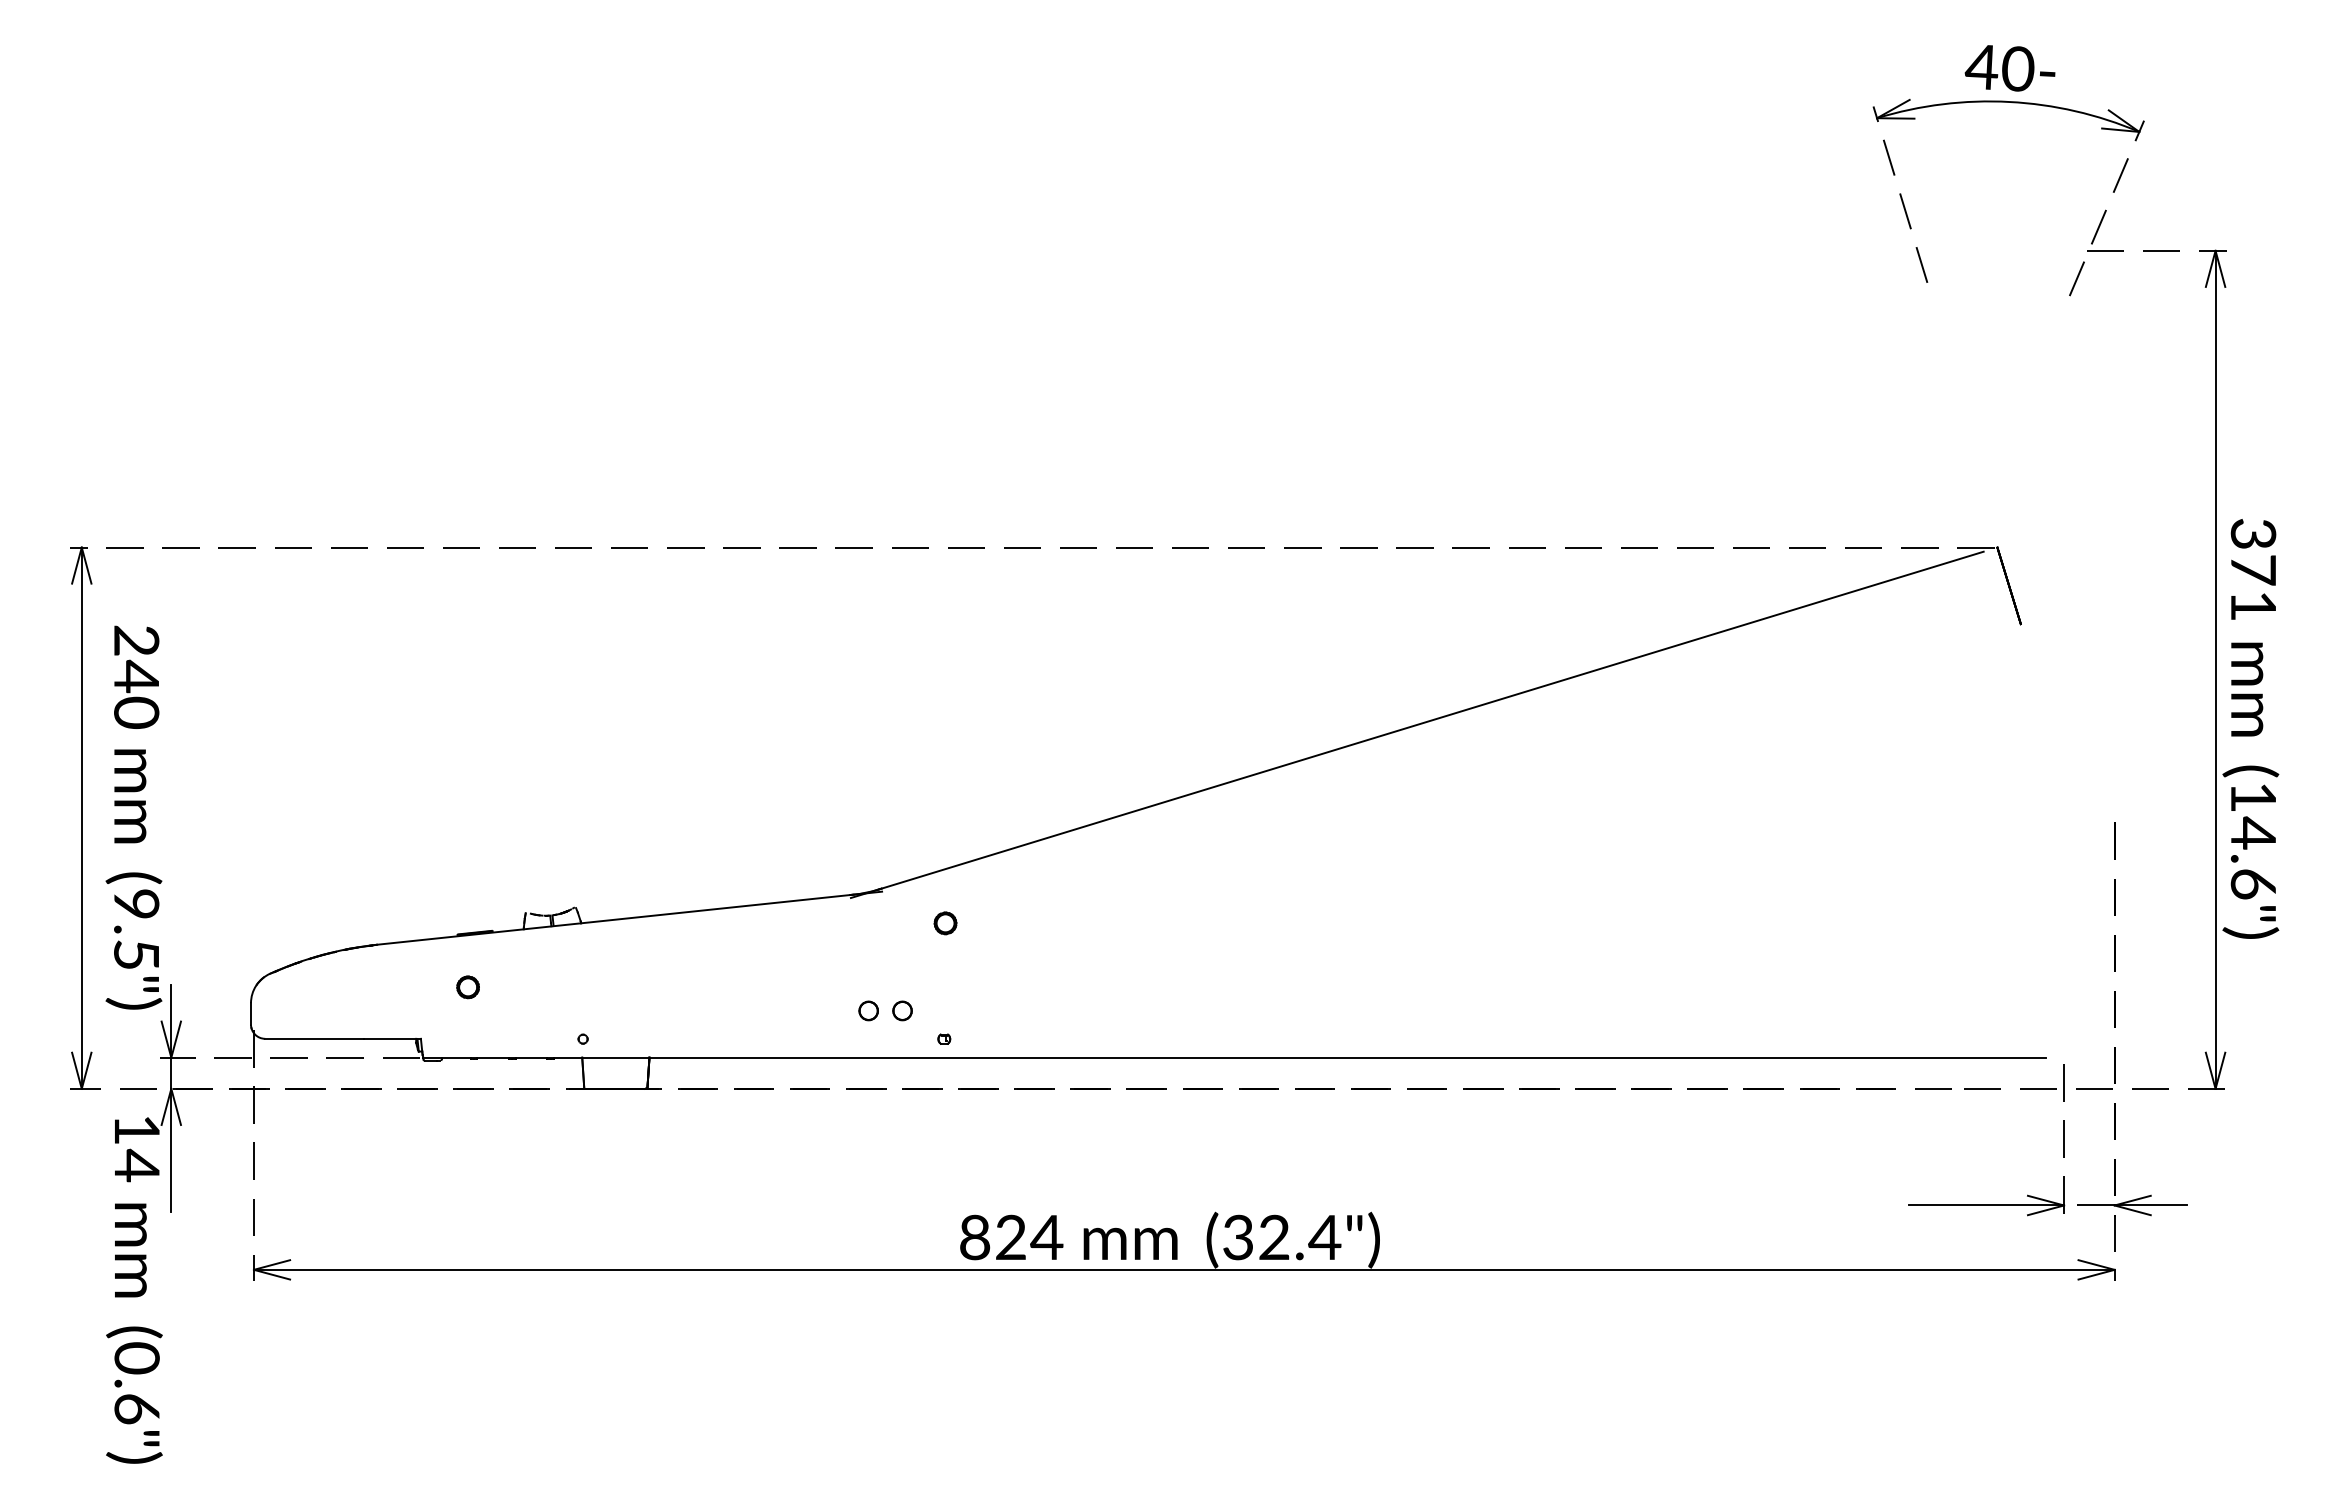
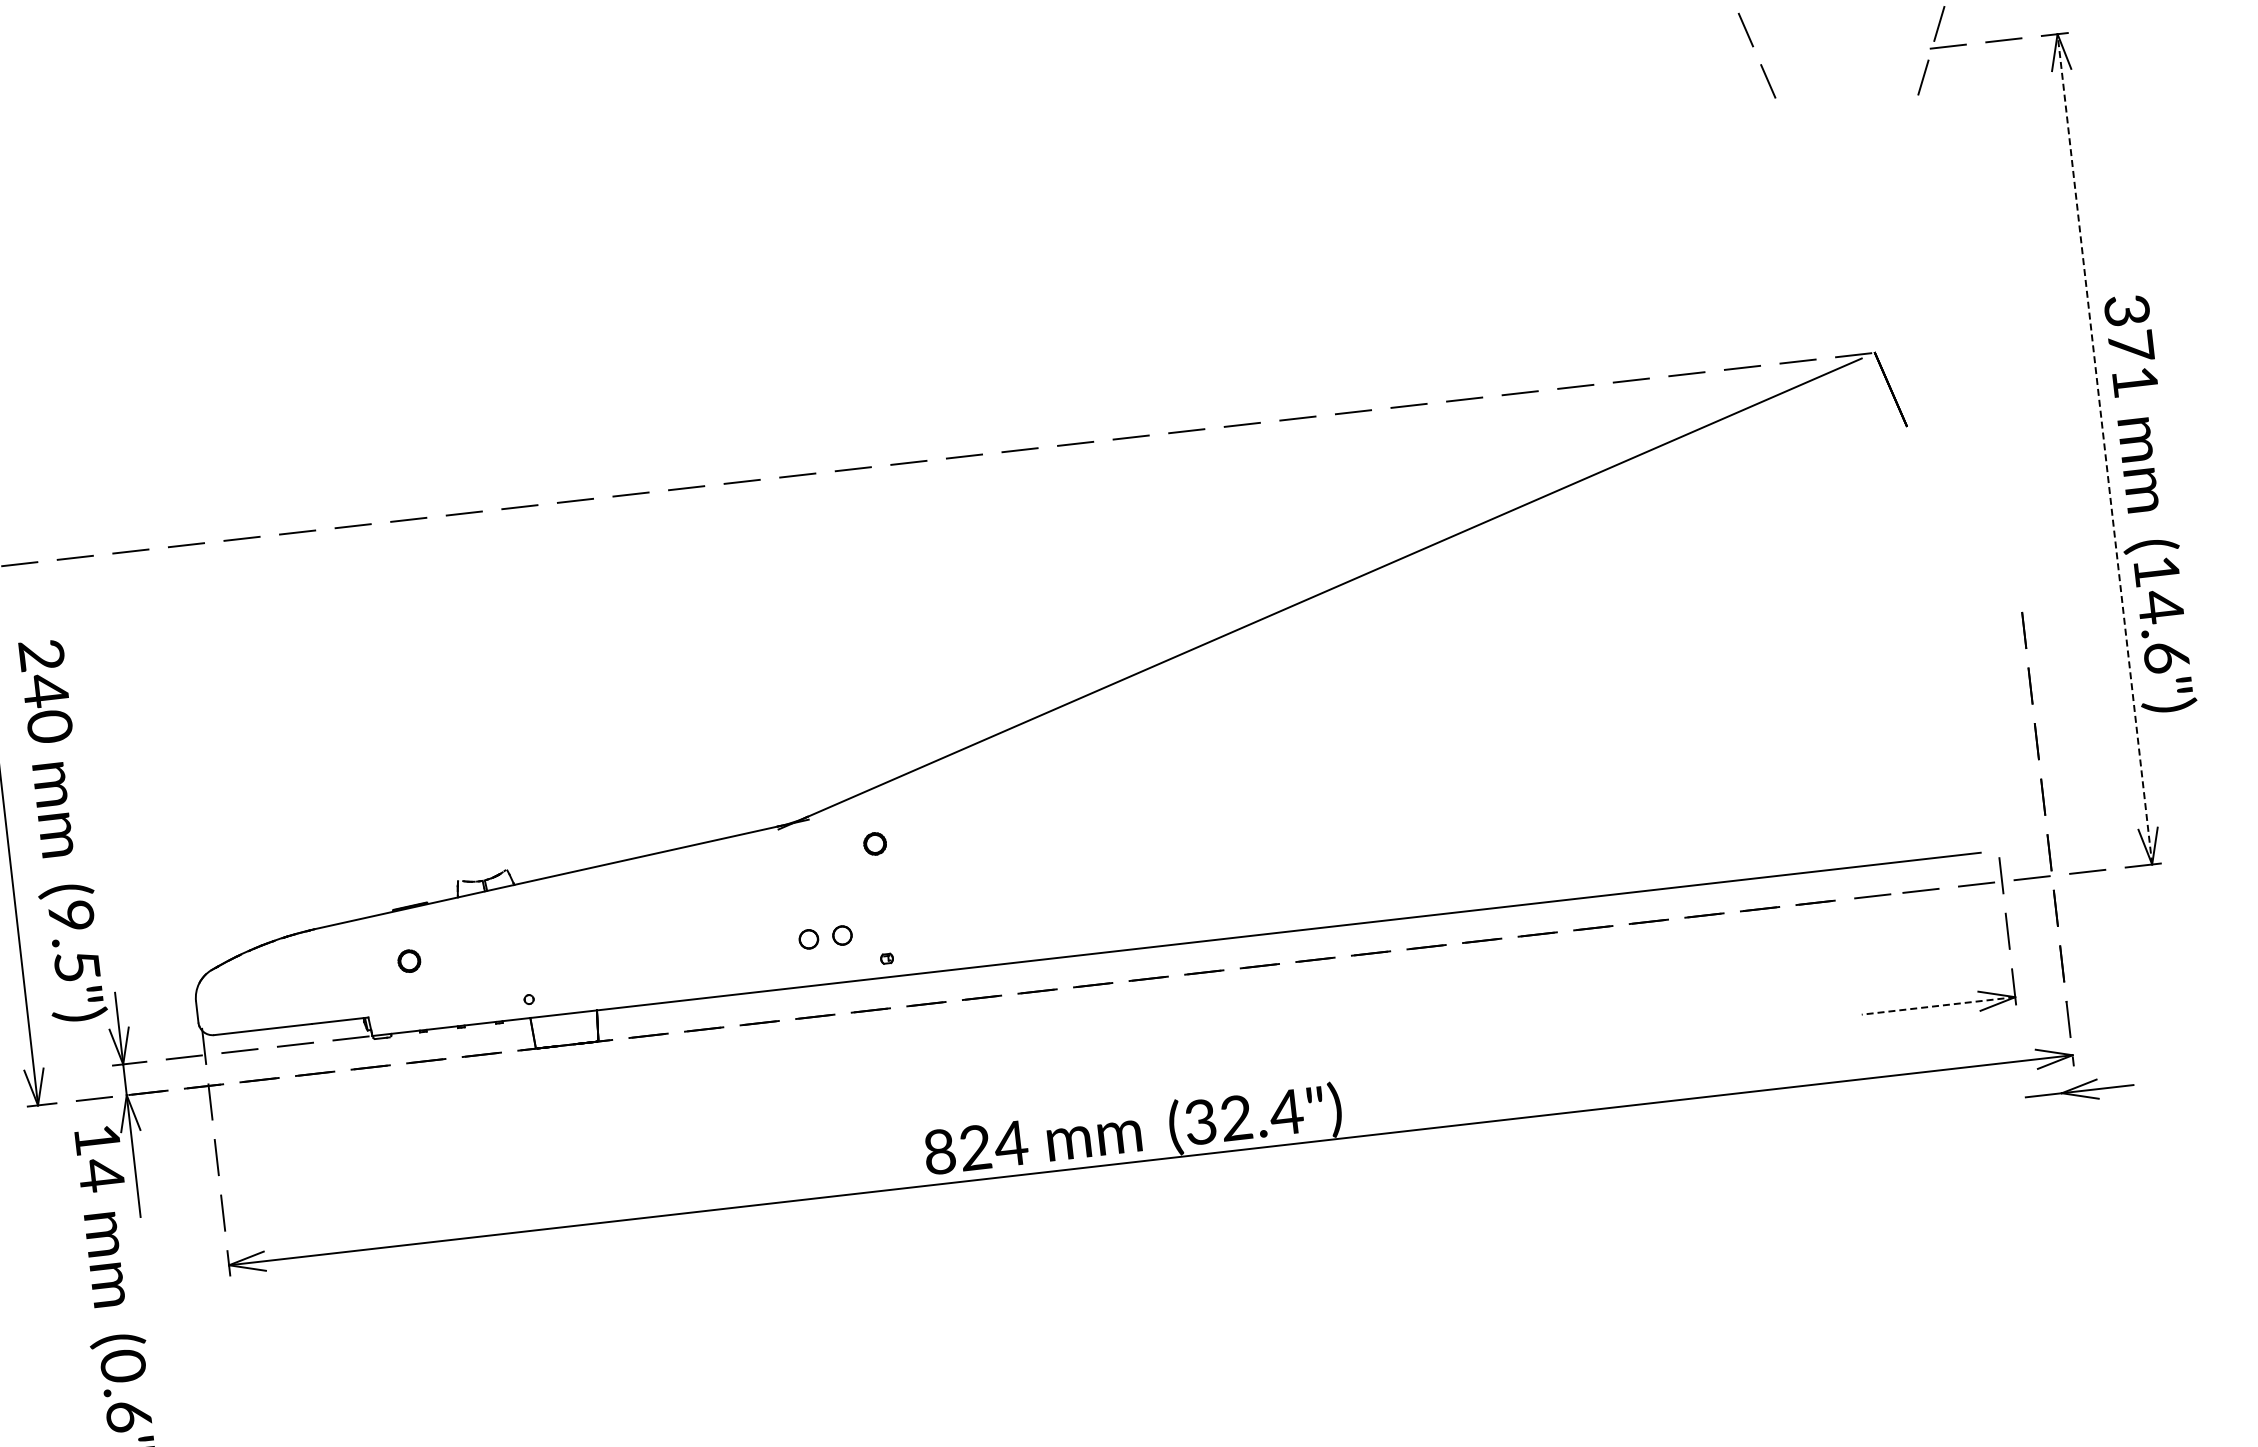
line: (2215, 669) -> (2104, 449), solid -> dashed
line: (1986, 1205) -> (1938, 1005), solid -> dashed
part: (2132, 1205) -> (2079, 1091), moved

